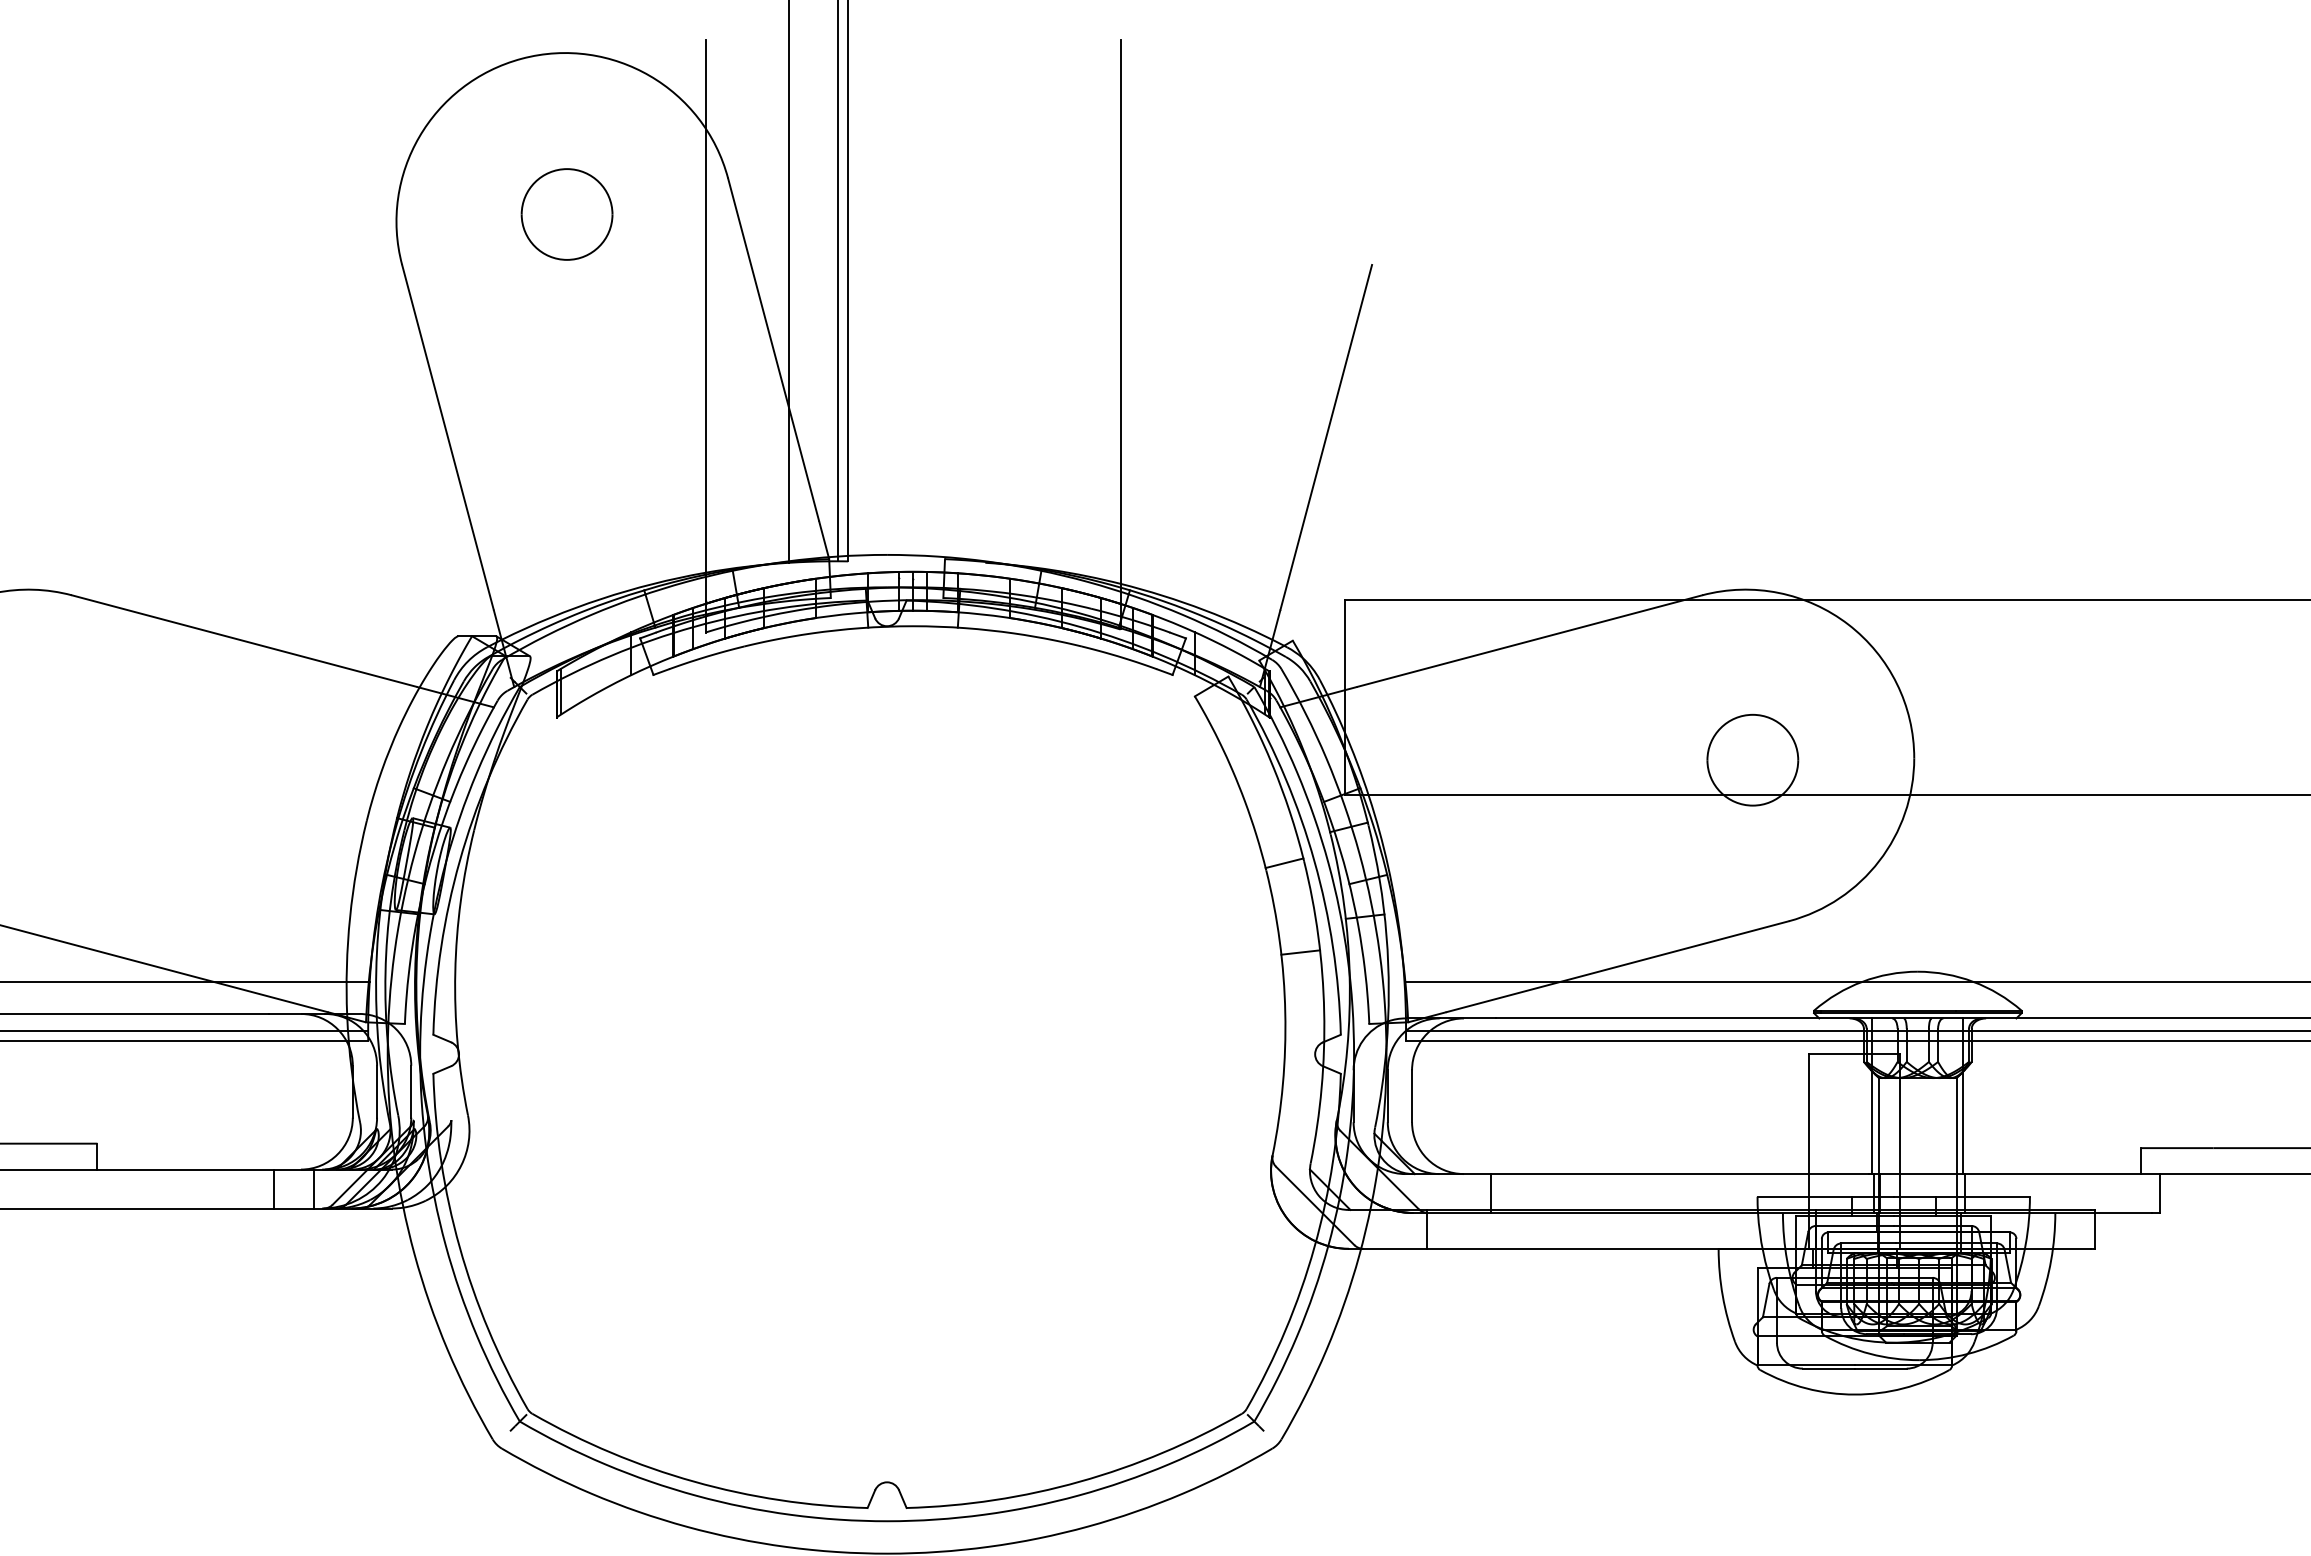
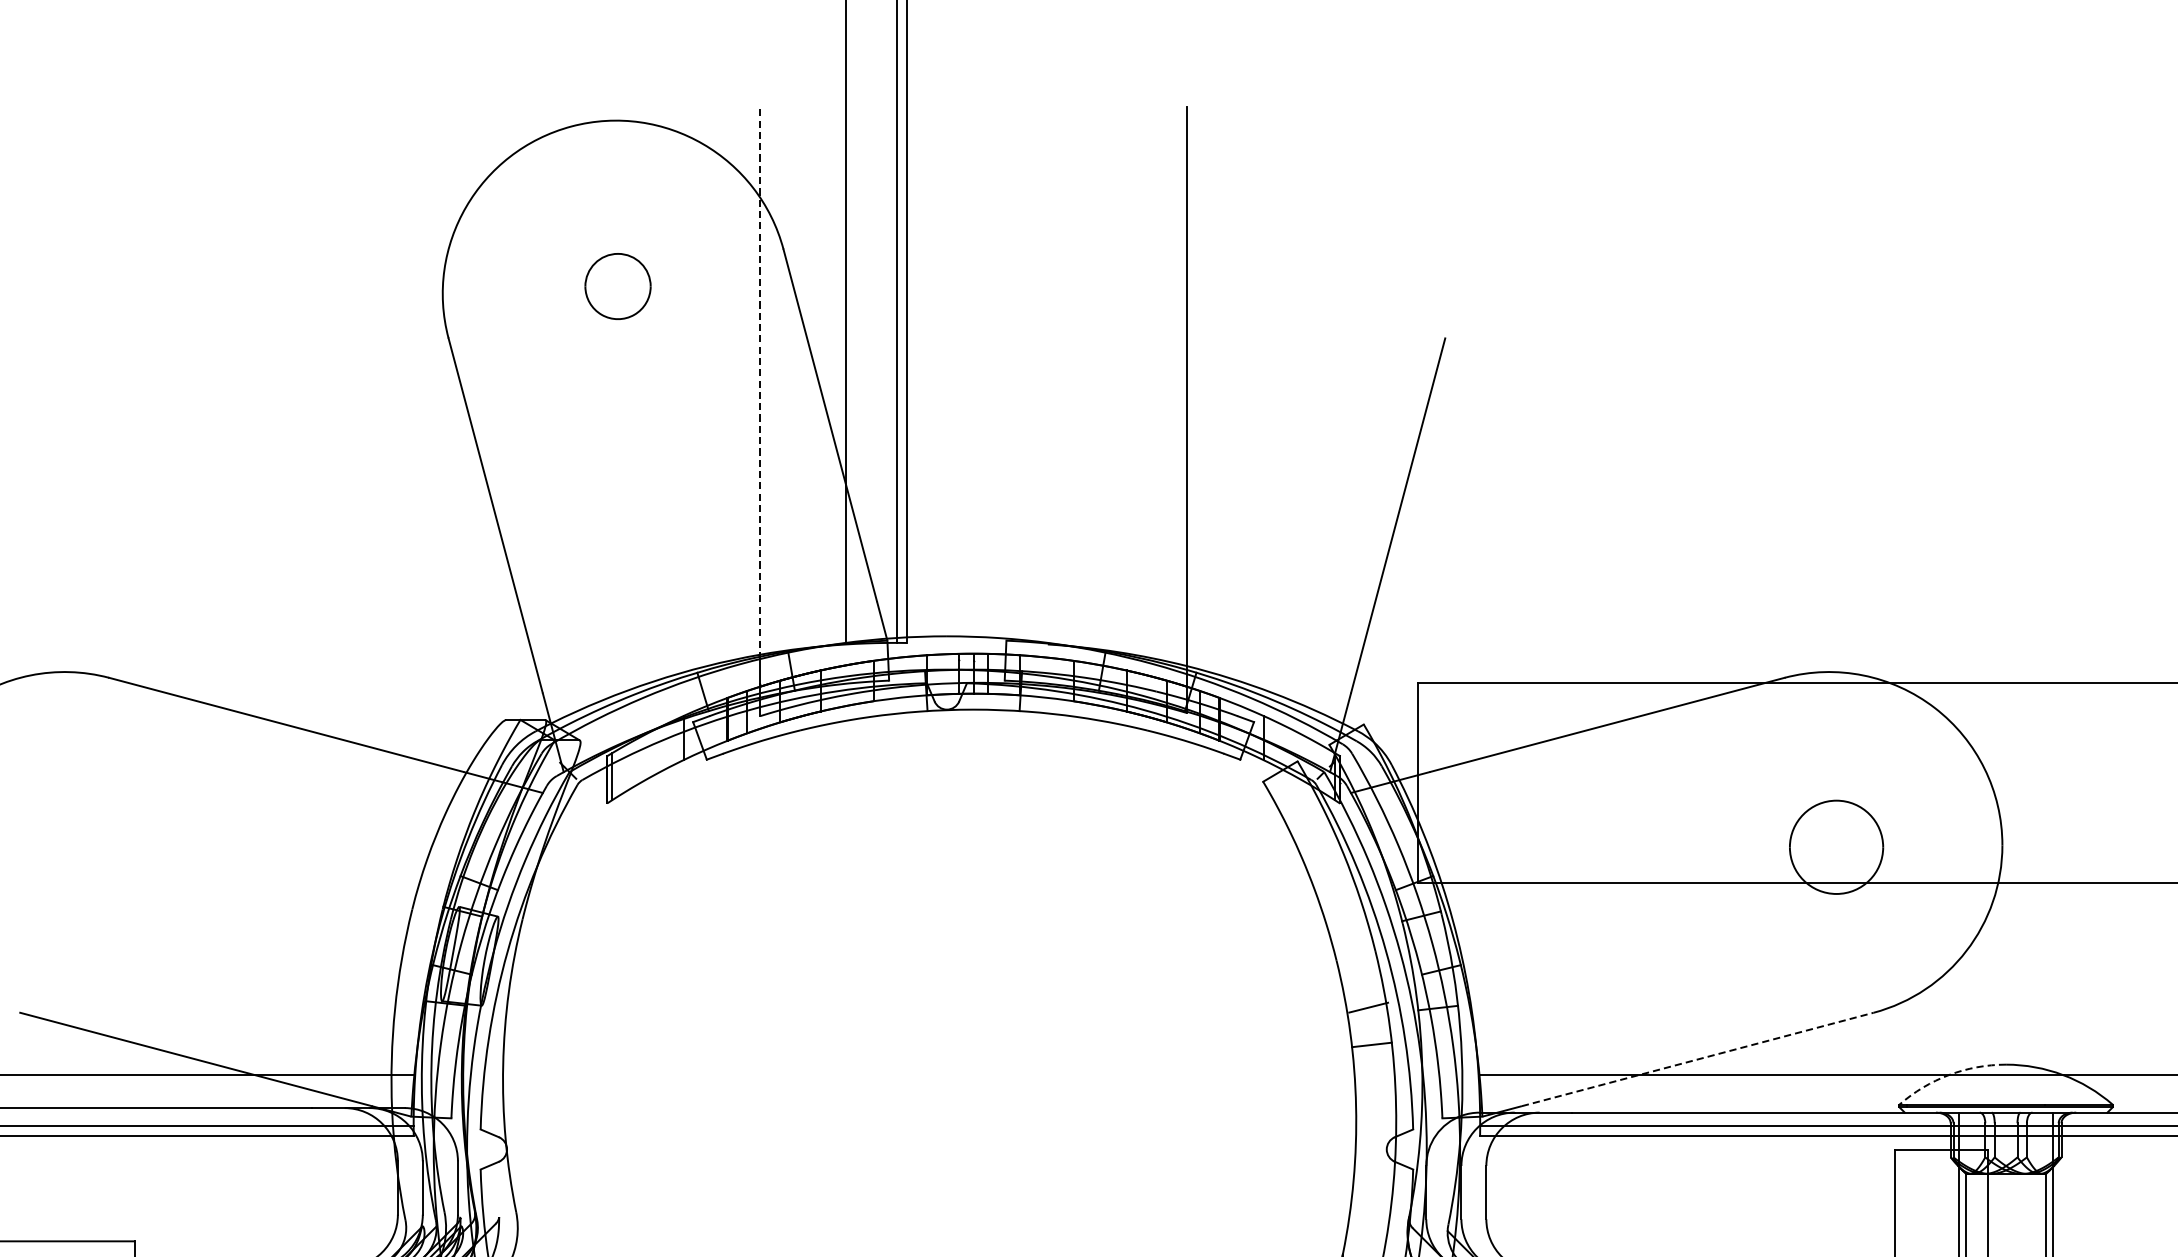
part: (566, 214) -> (617, 286), size x0.7
line: (705, 308) -> (760, 383), solid -> dashed
line: (1284, 863) -> (1368, 1007), moved
line: (1618, 966) -> (1698, 1059), solid -> dashed
arc: (1862, 981) -> (1949, 1074), solid -> dashed

